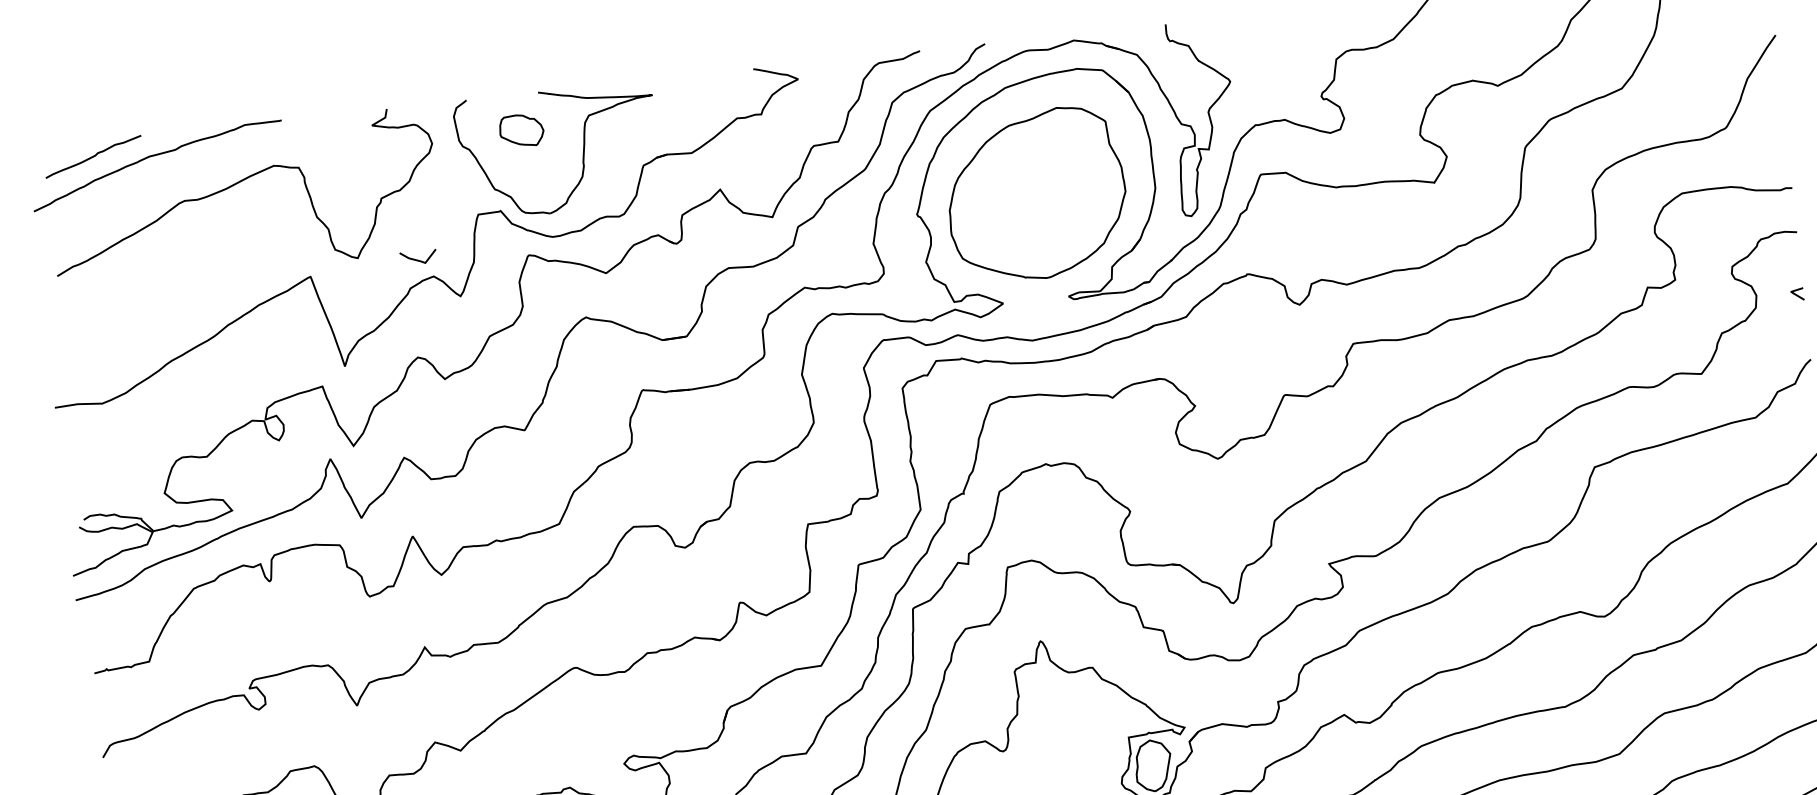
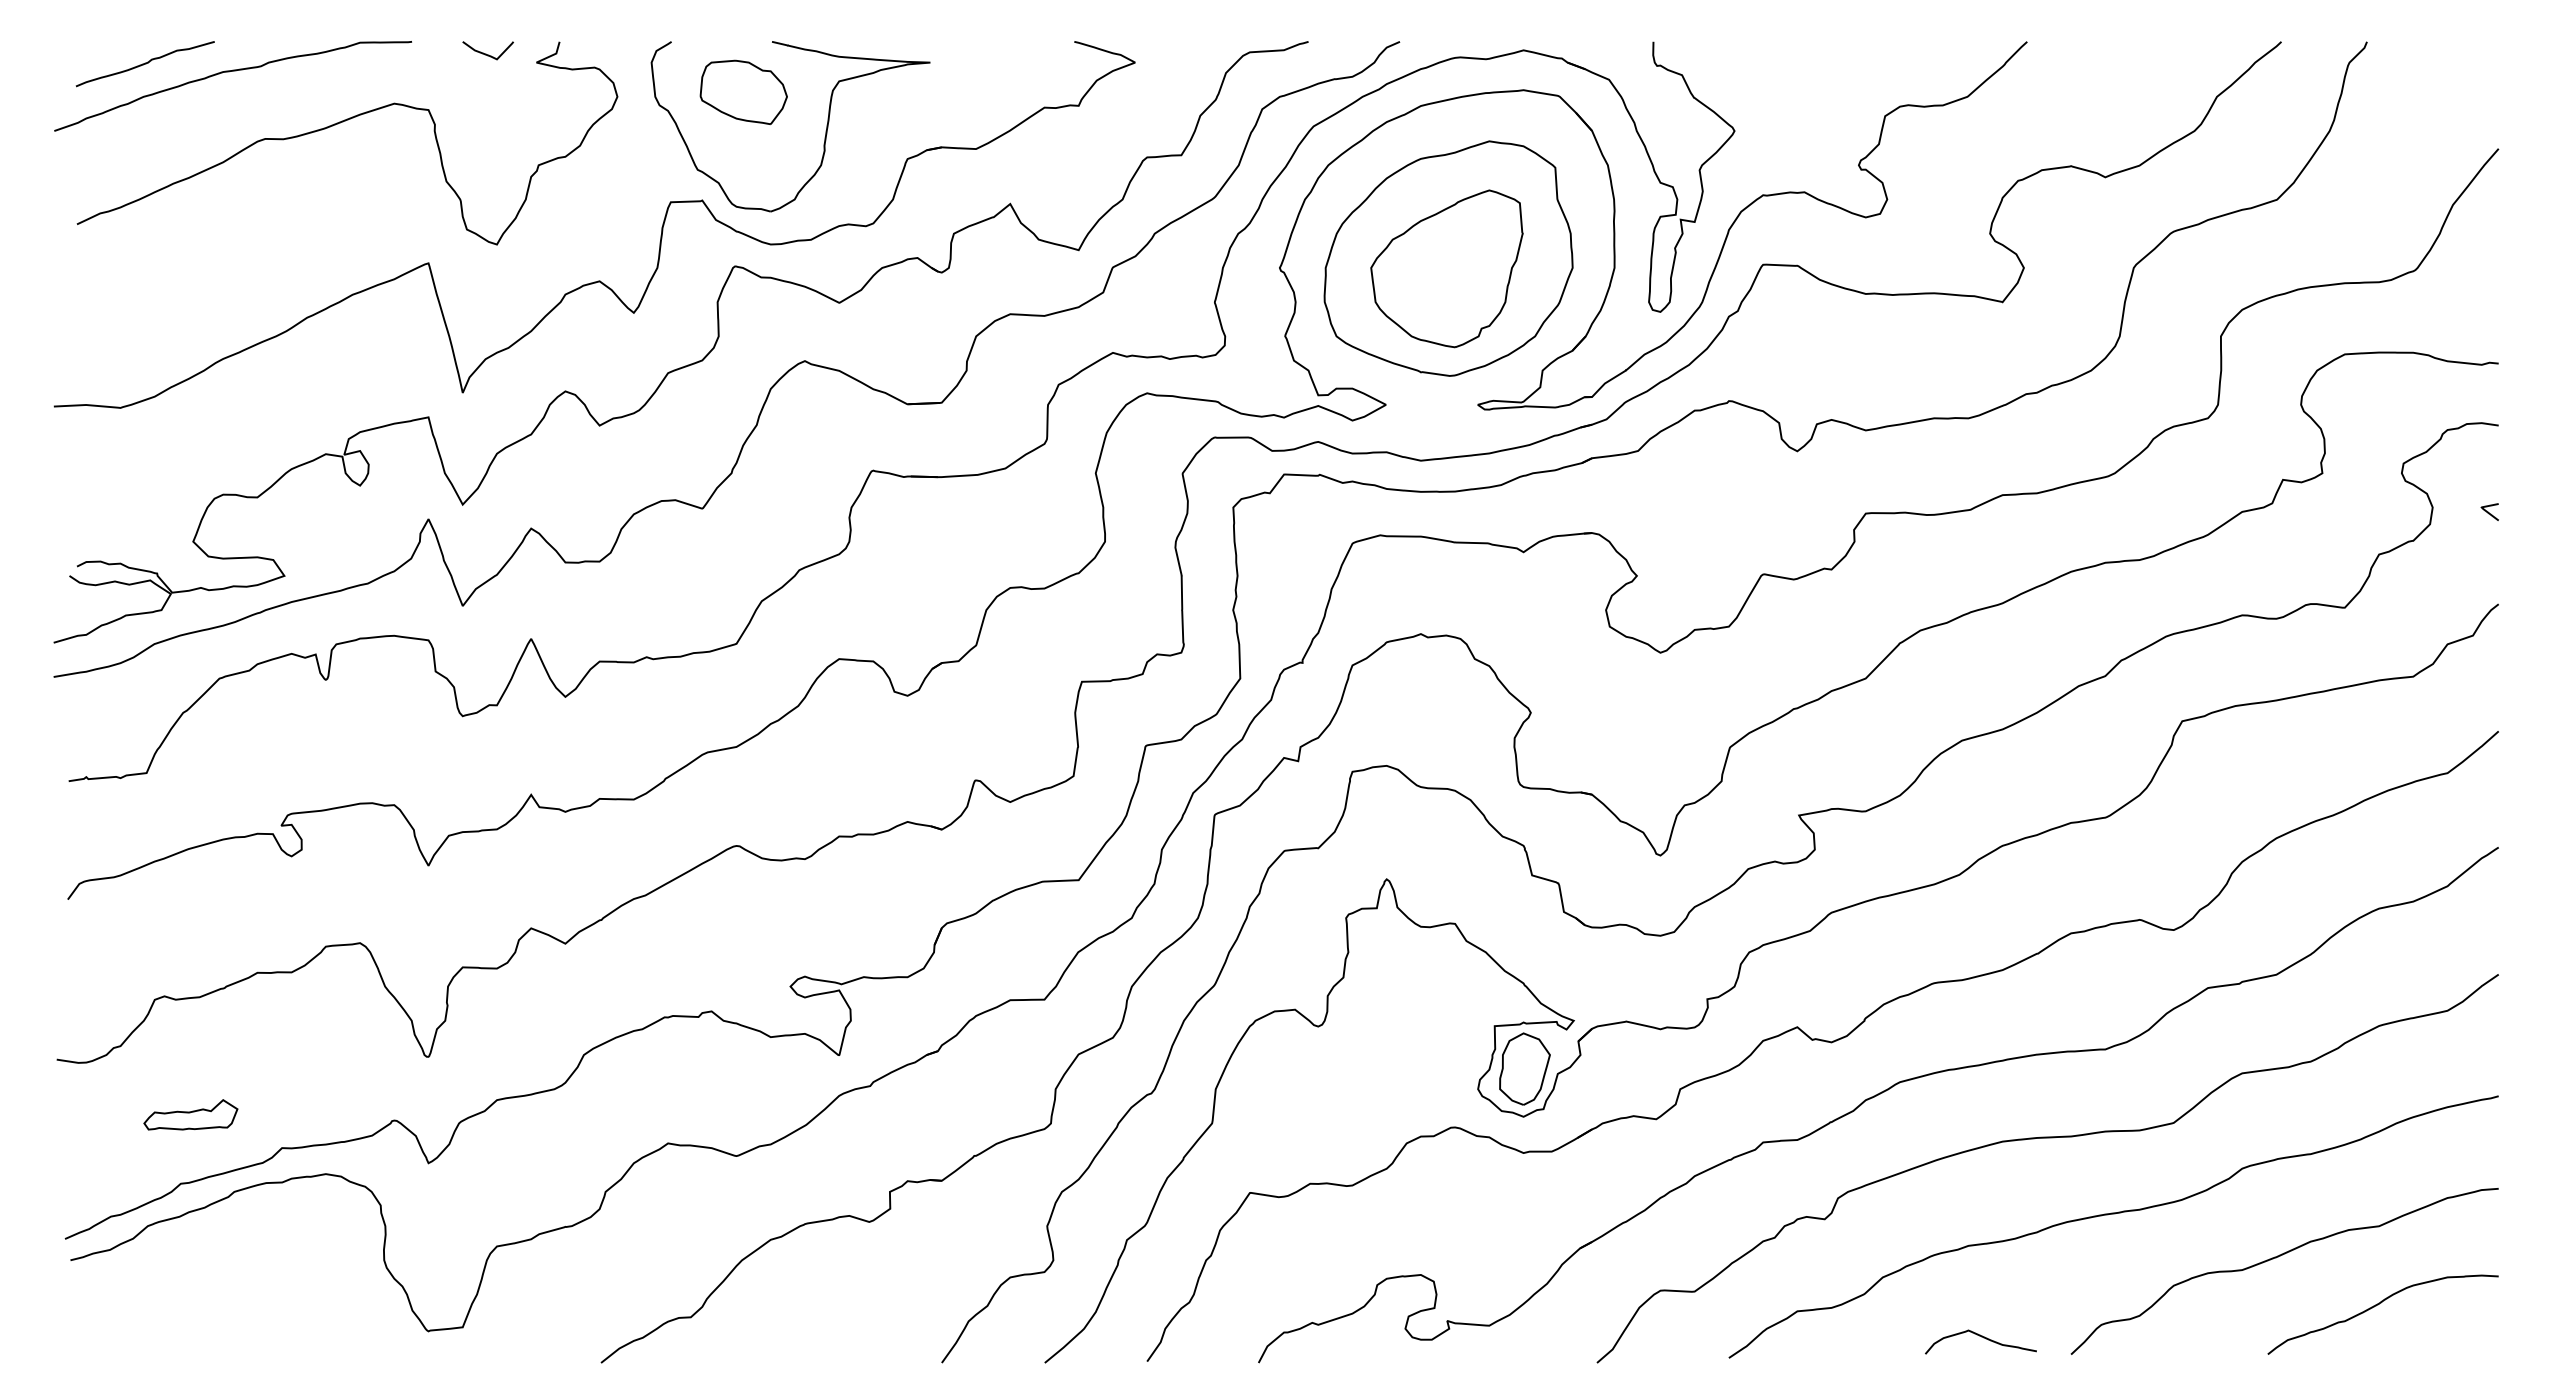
part: (521, 130) -> (743, 92), size x1.43
part: (1035, 201) -> (1446, 268), added
curve: (417, 259) -> (486, 53), moved

